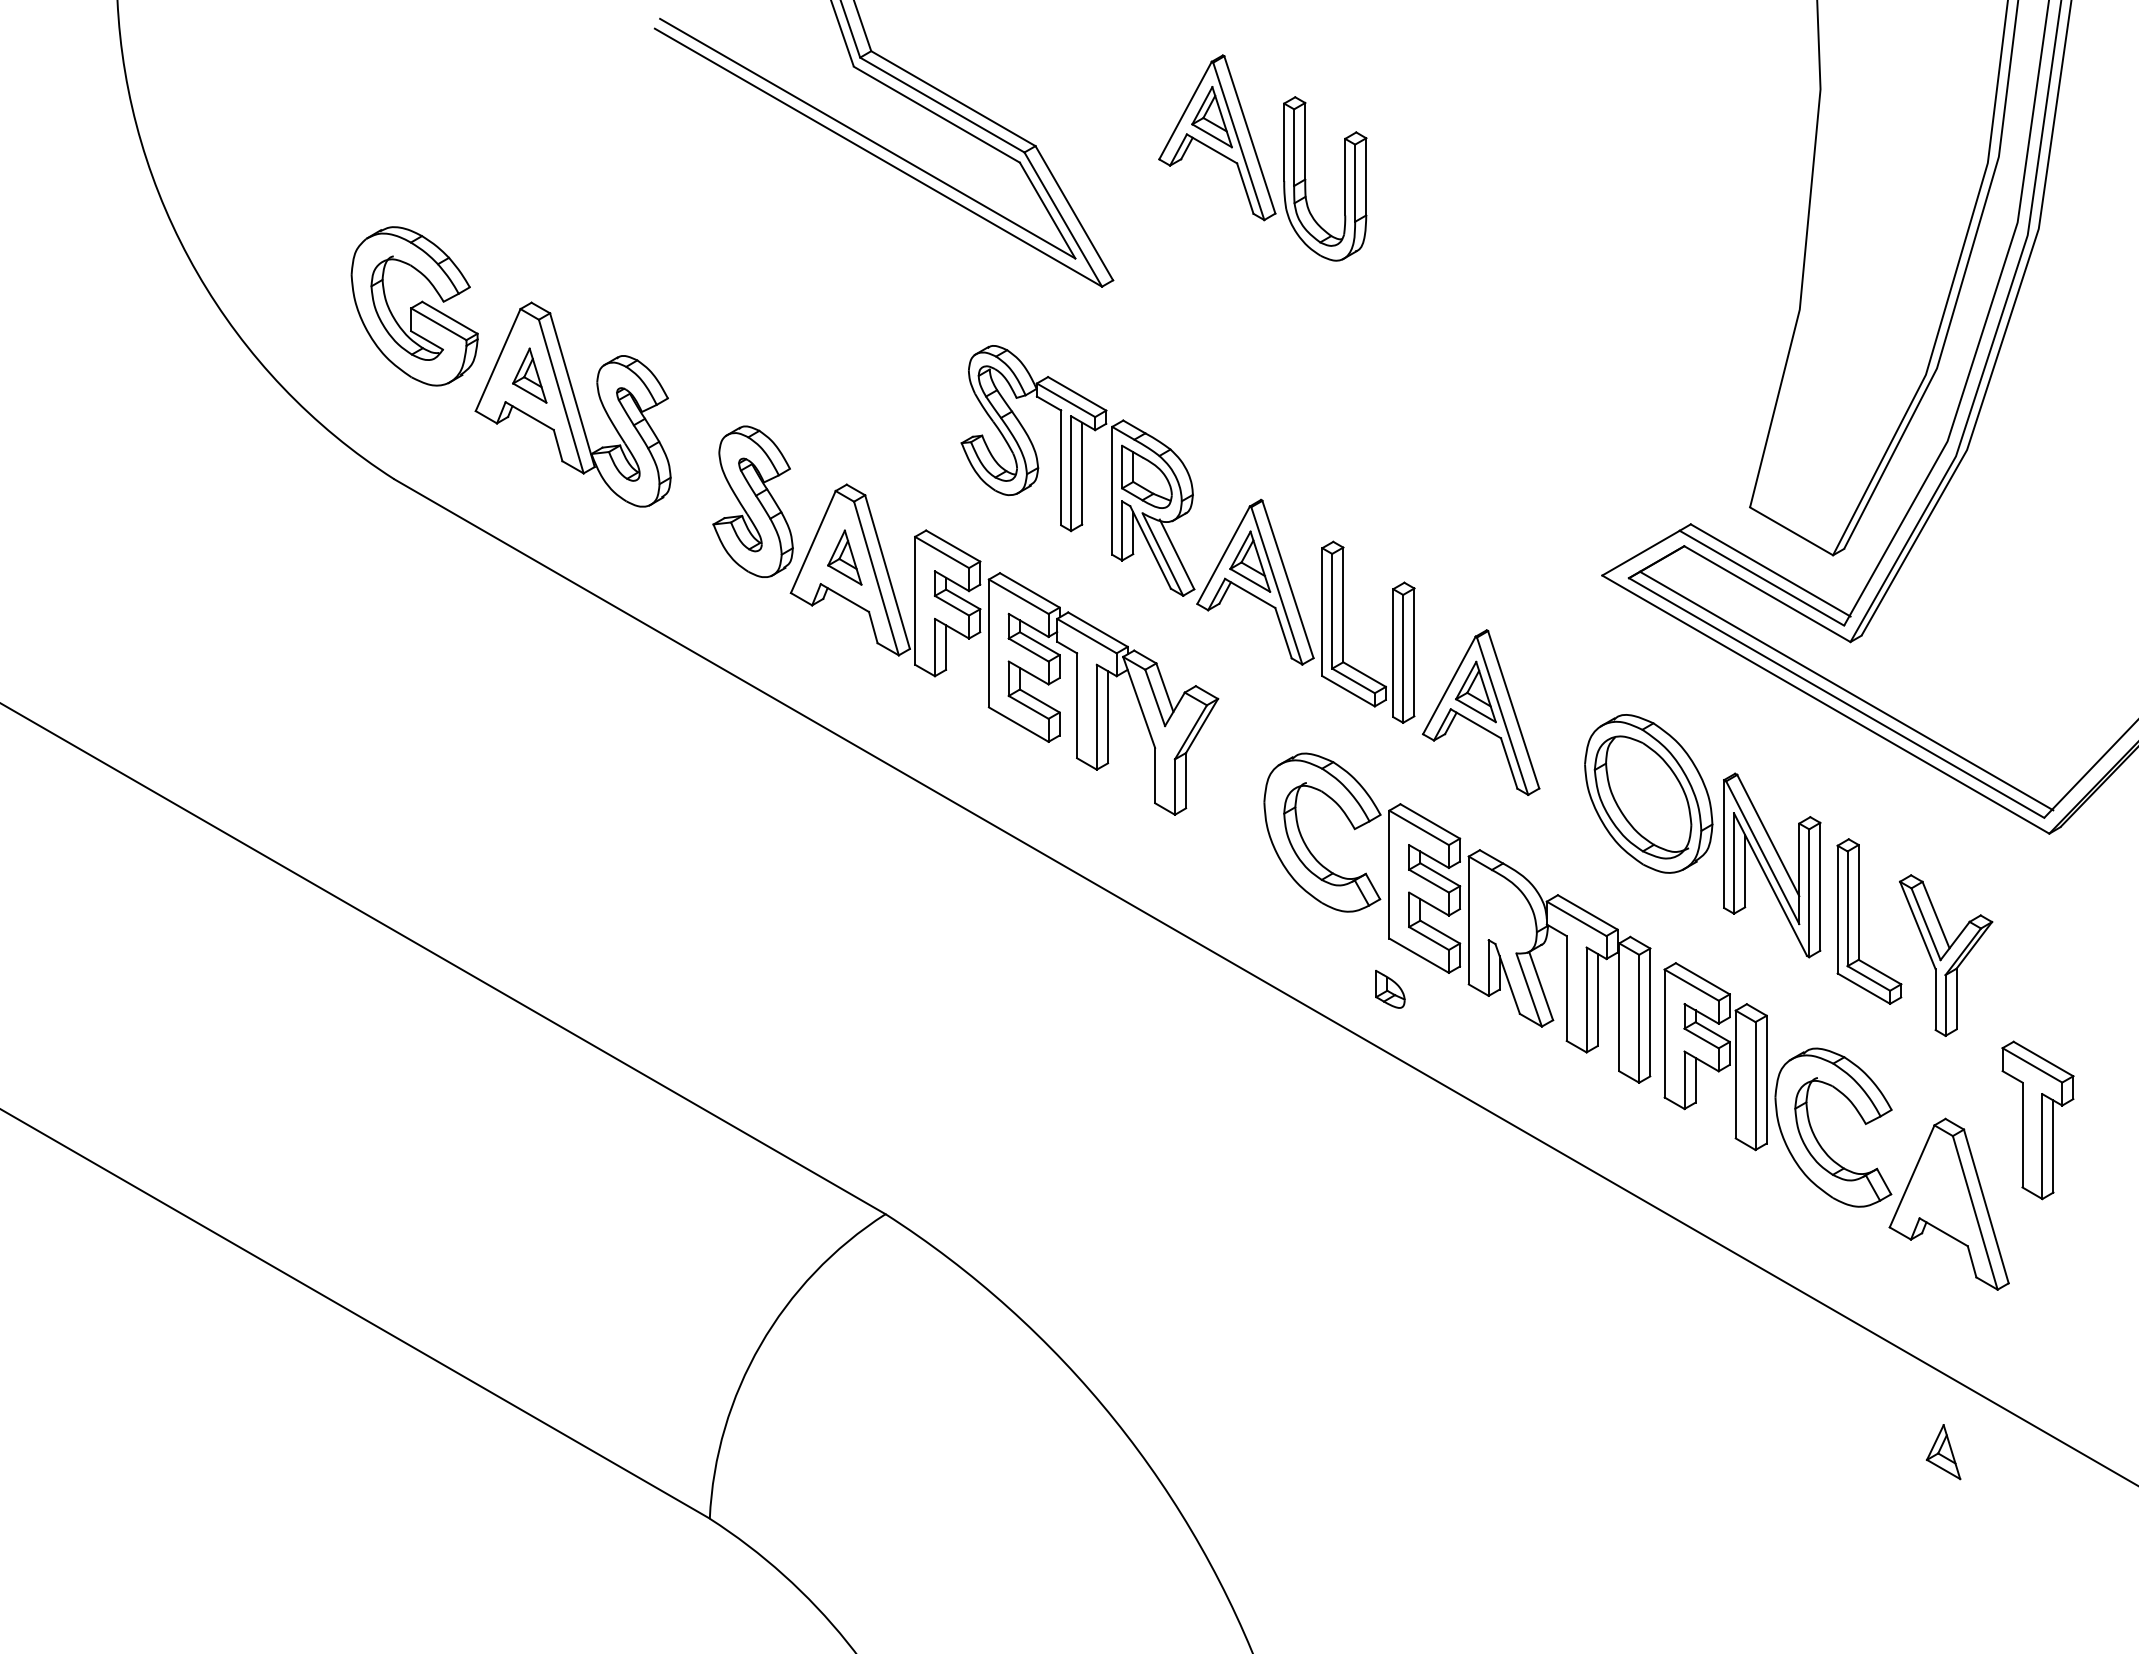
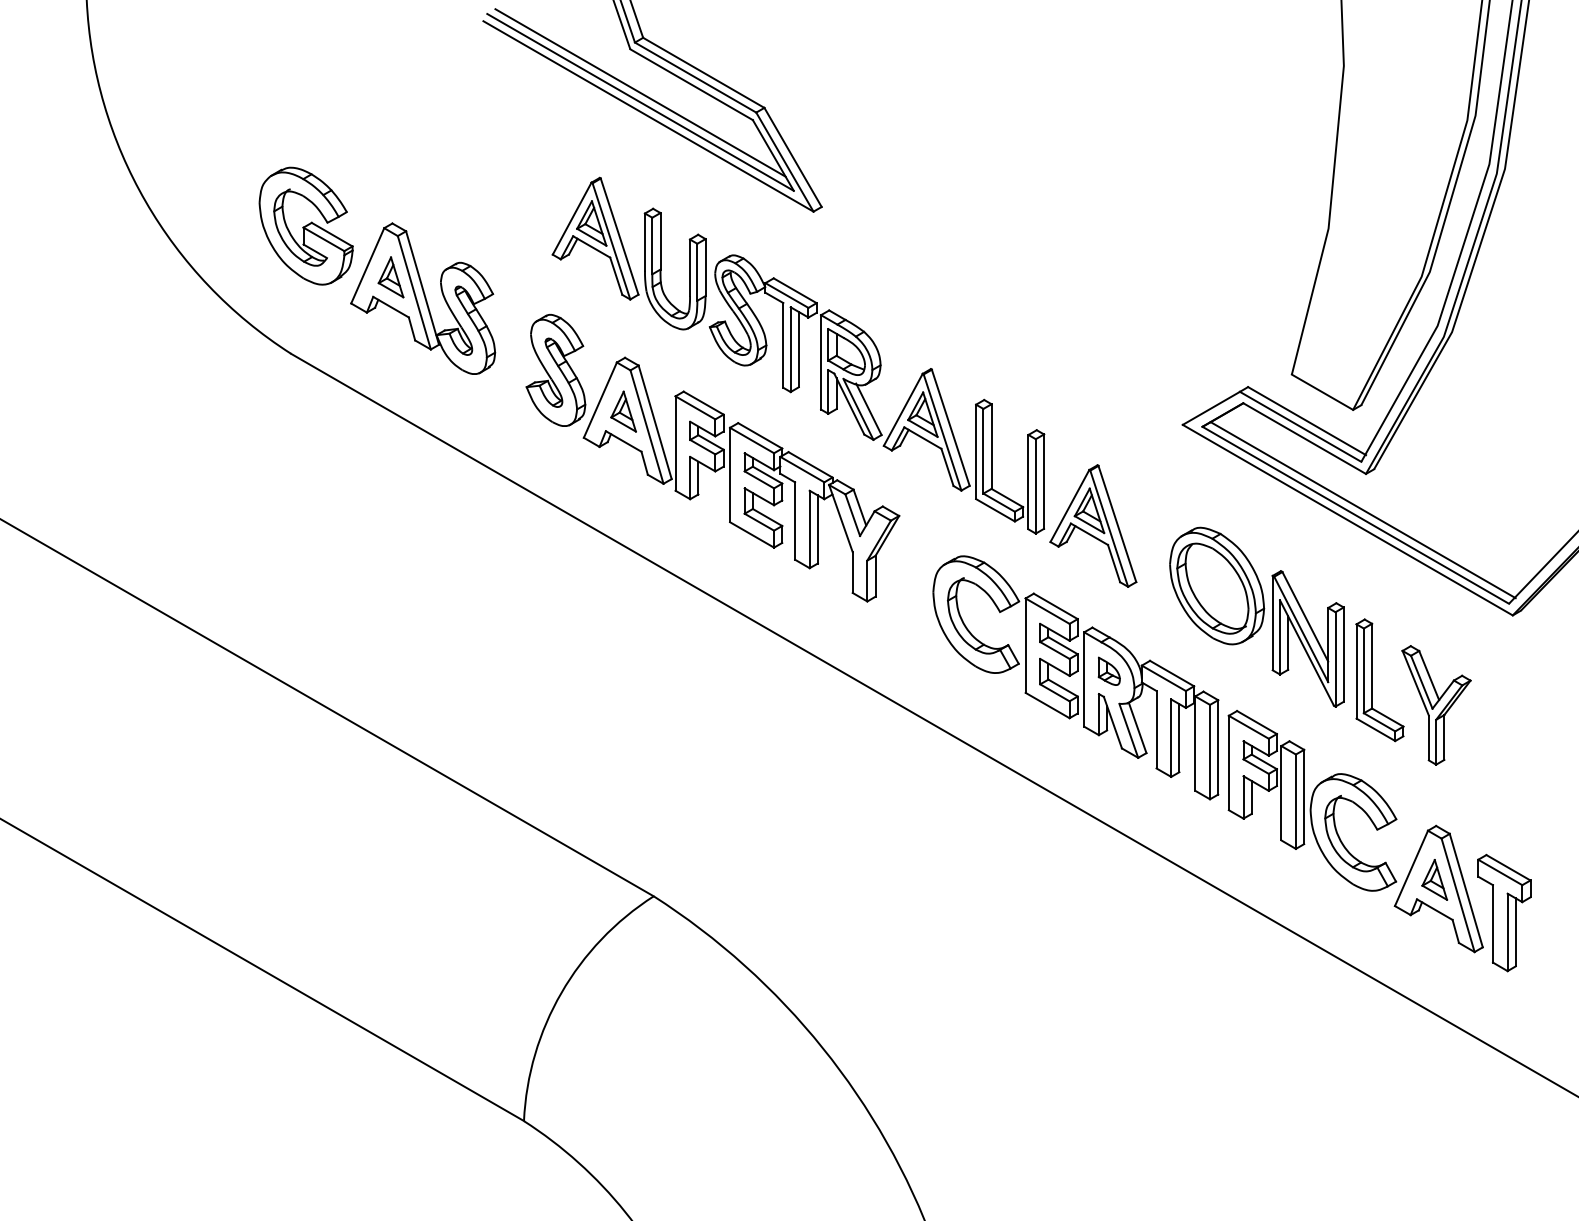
line: (867, 125) -> (640, 92), added
part: (1261, 157) -> (628, 253), moved
part: (1389, 988) -> (1108, 670), moved
part: (2038, 1119) -> (1504, 912), moved
part: (1943, 1451) -> (1434, 879), moved

